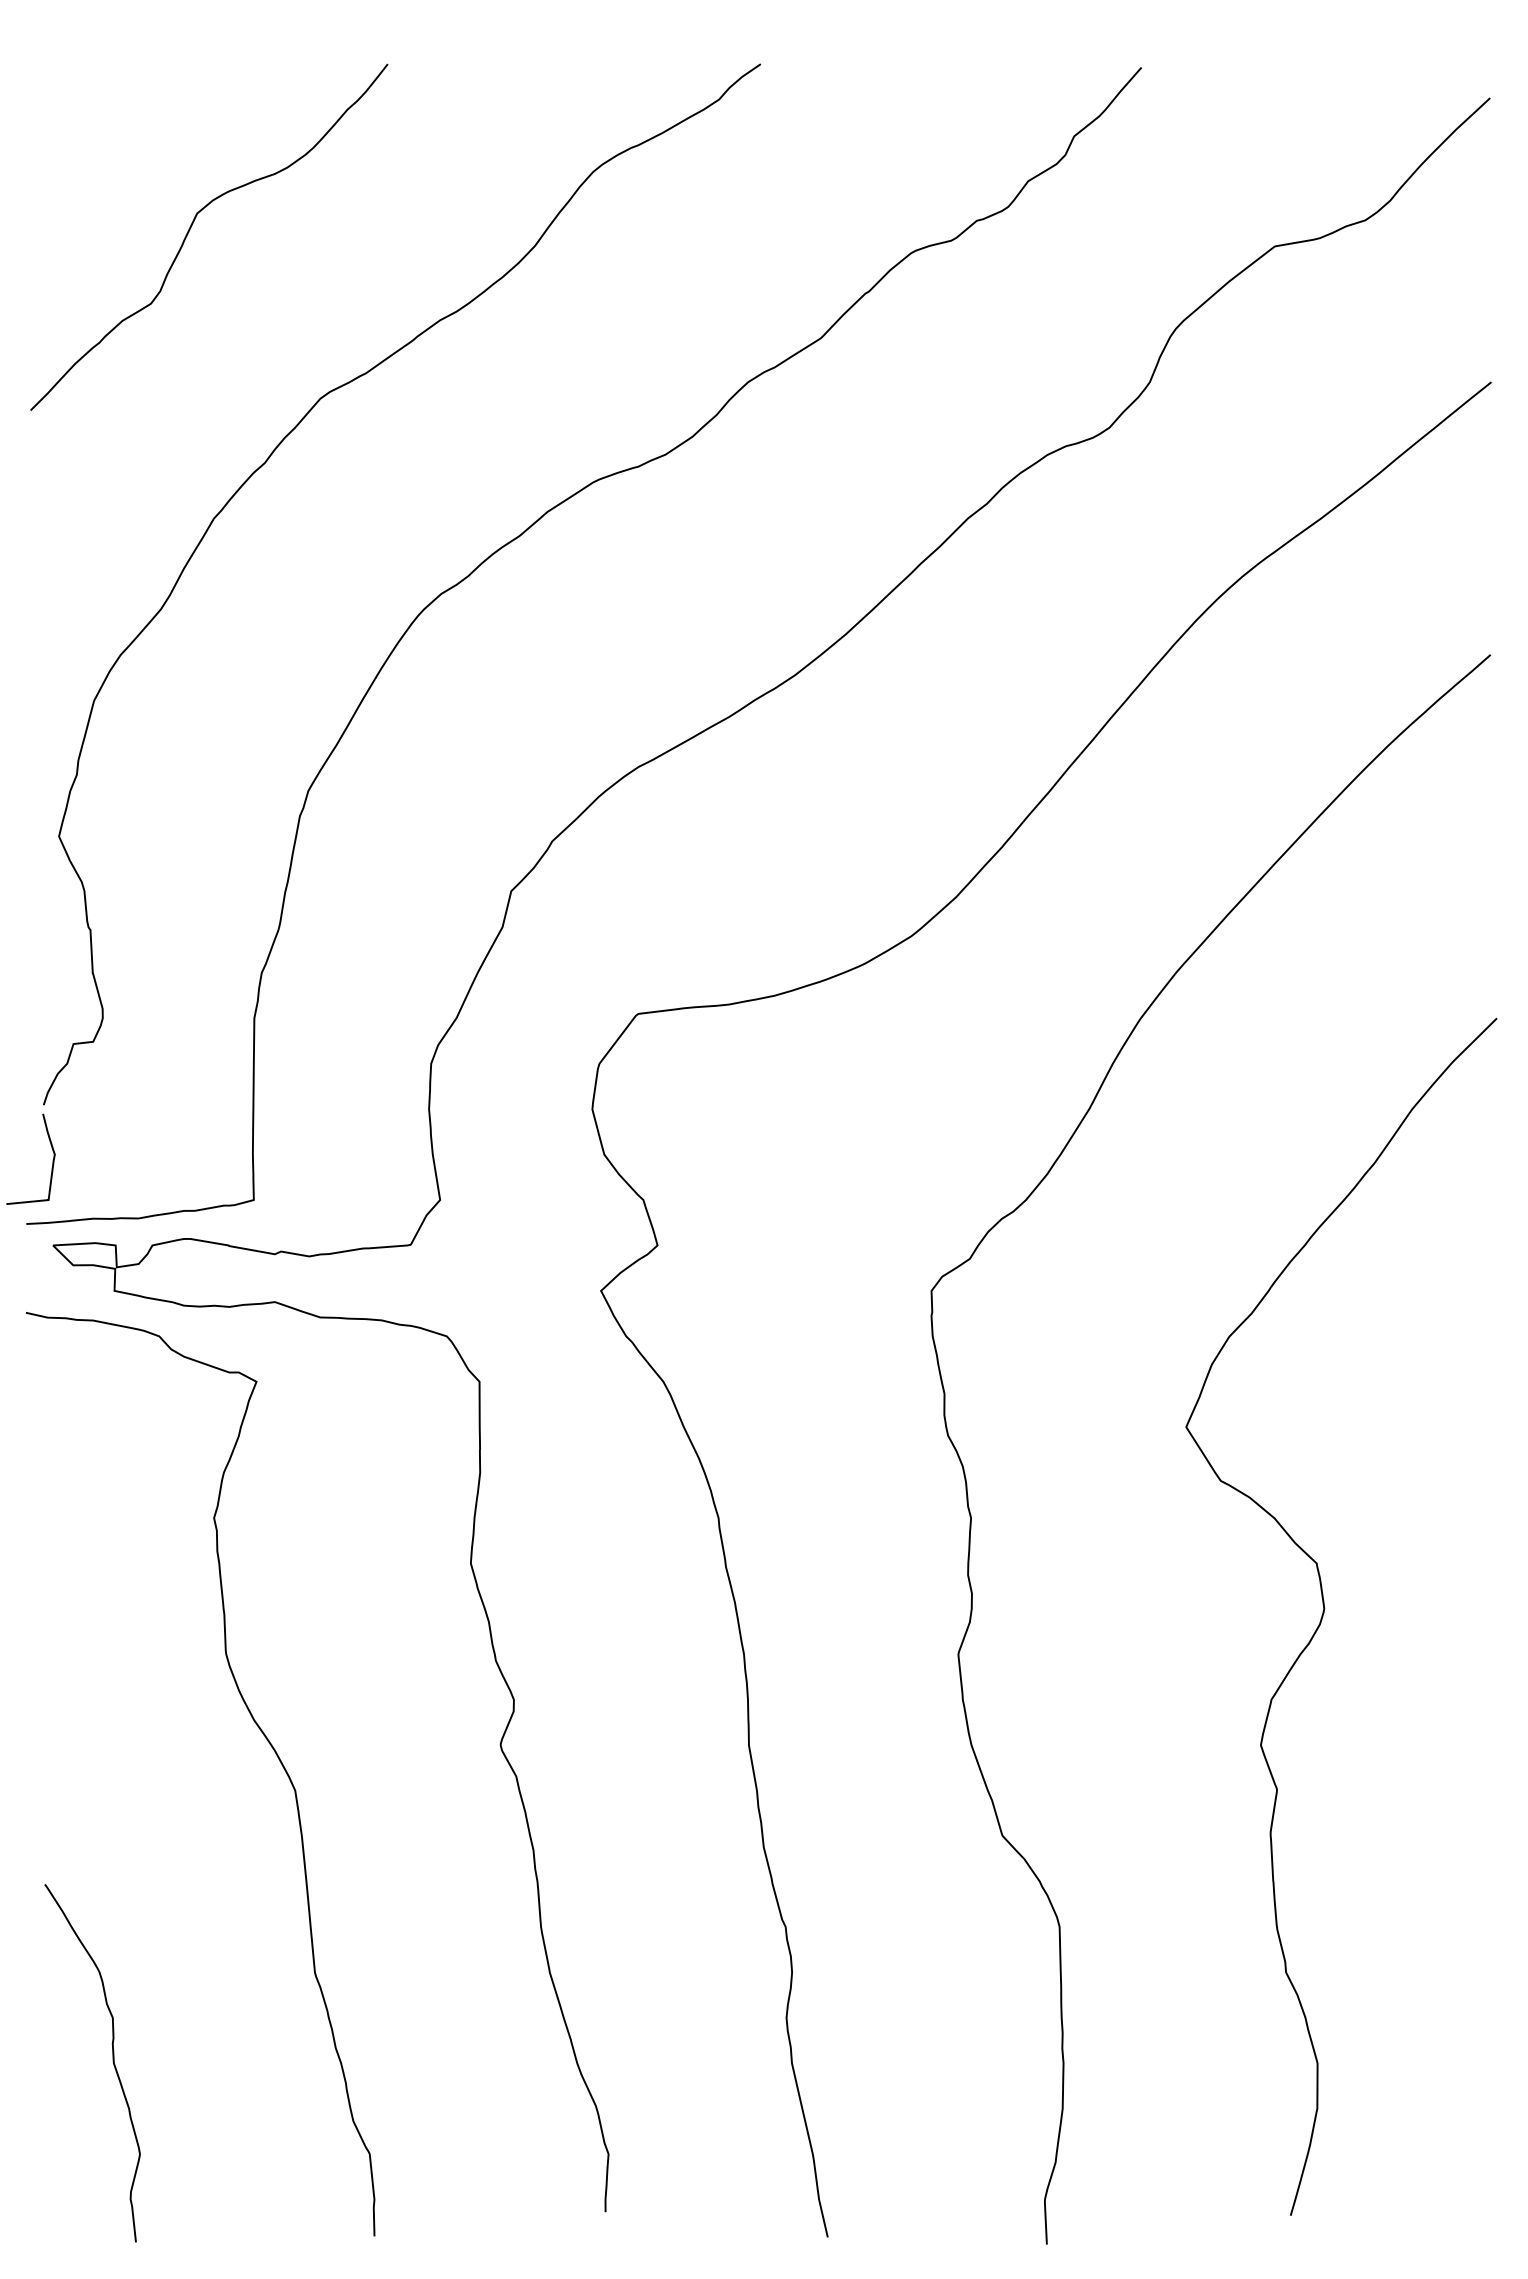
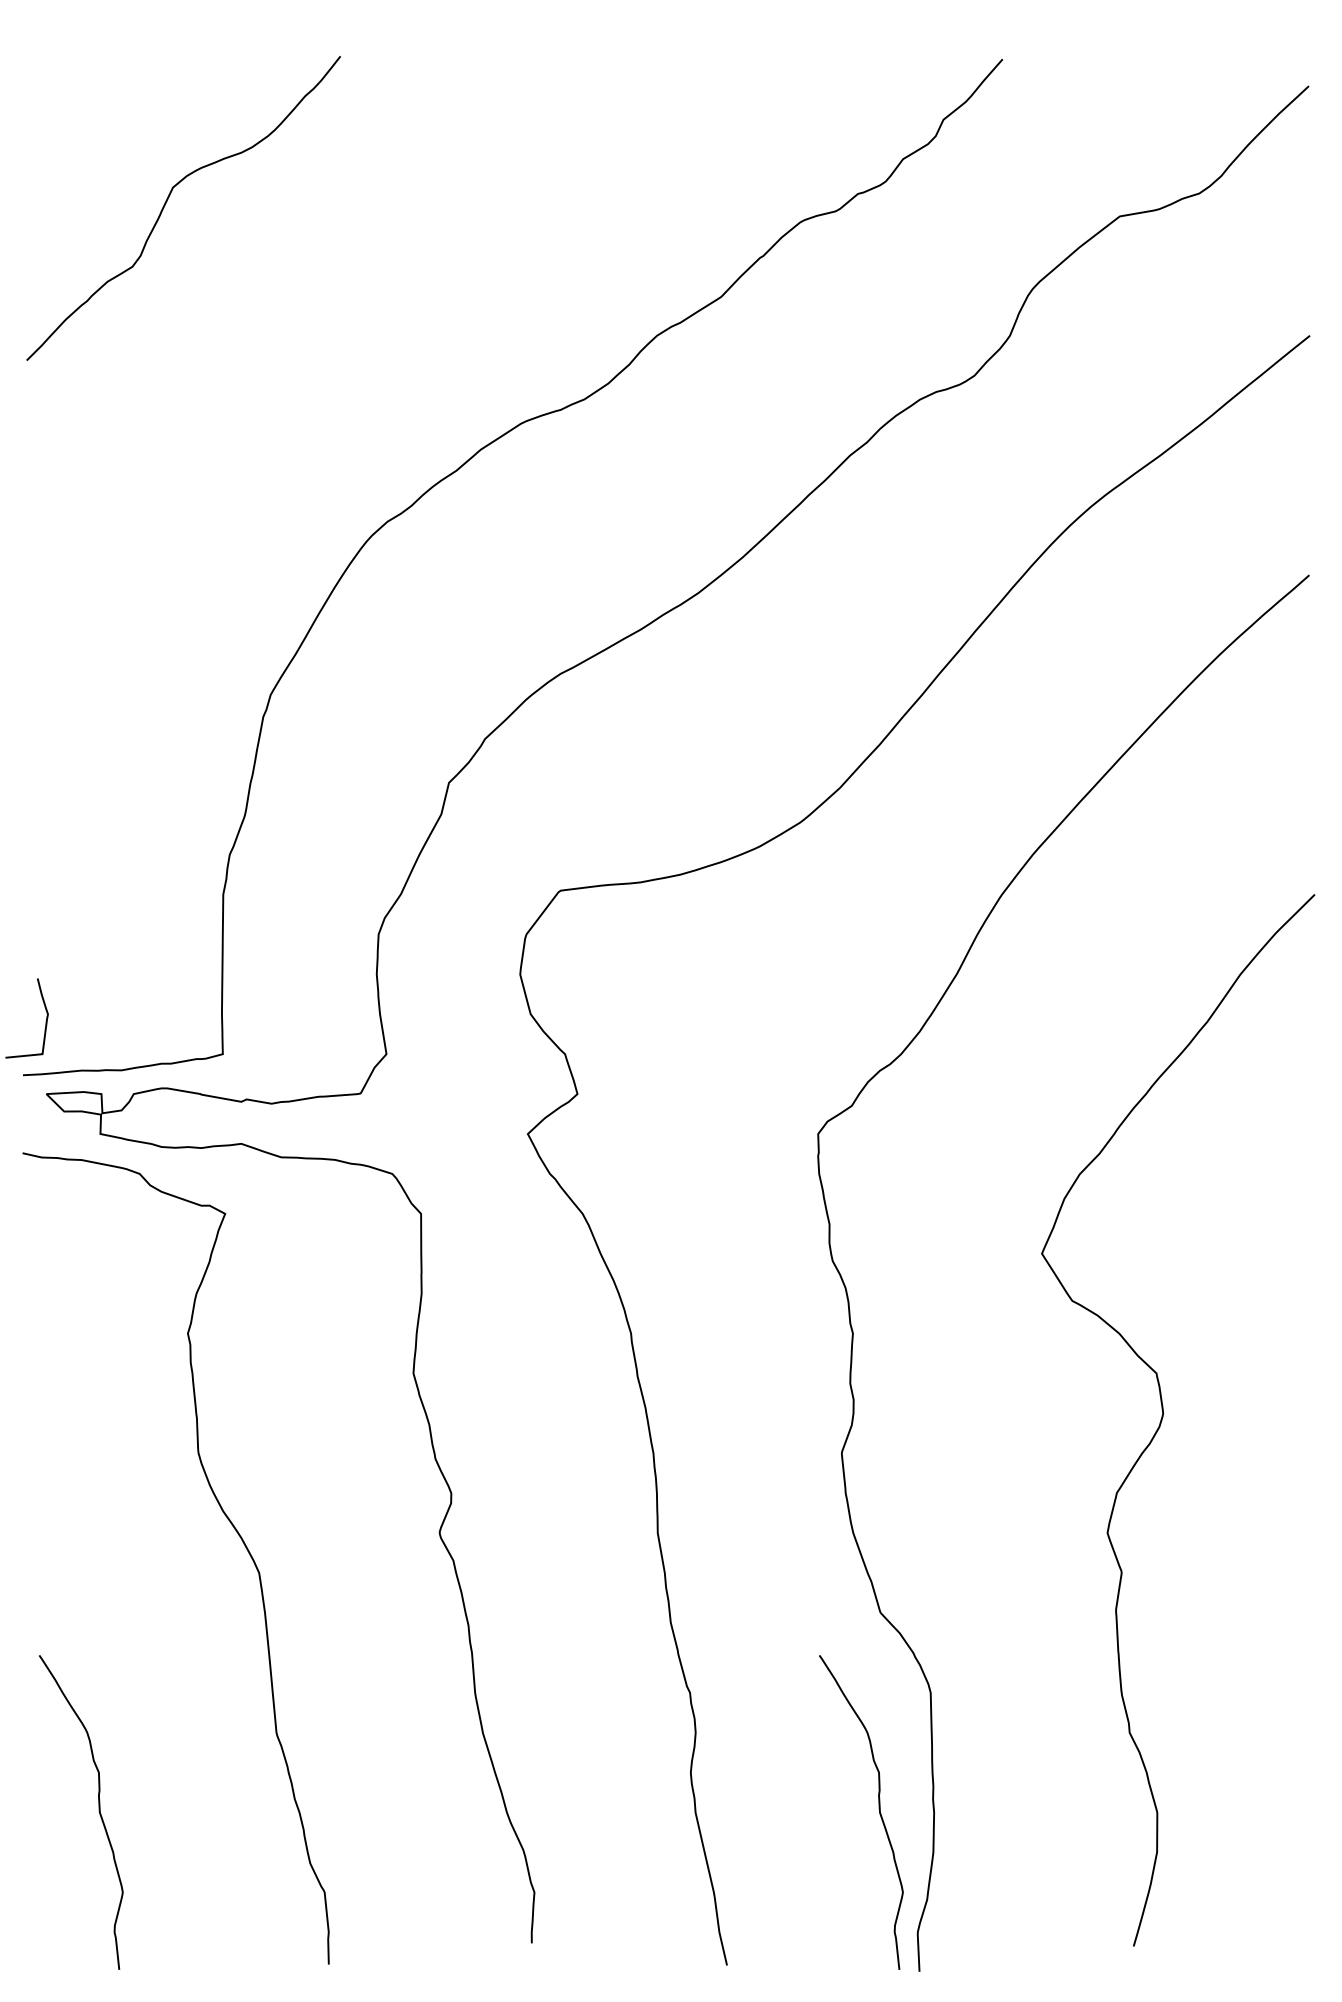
curve: (267, 461) -> (234, 405), removed
curve: (1000, 2062) -> (878, 1811), added

